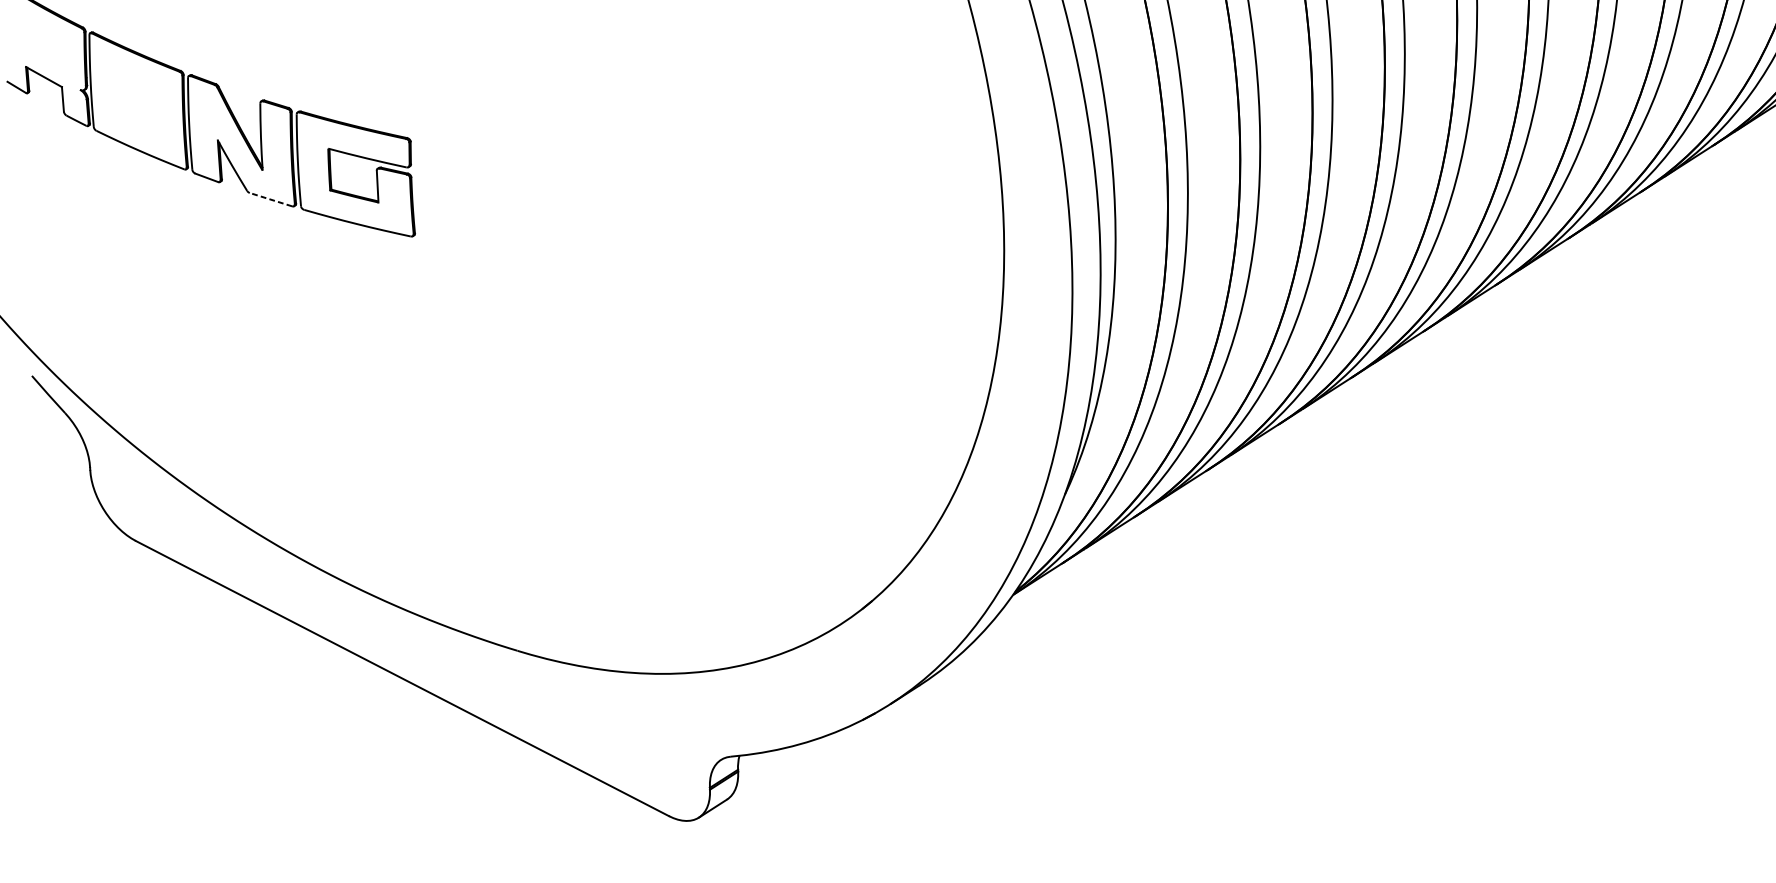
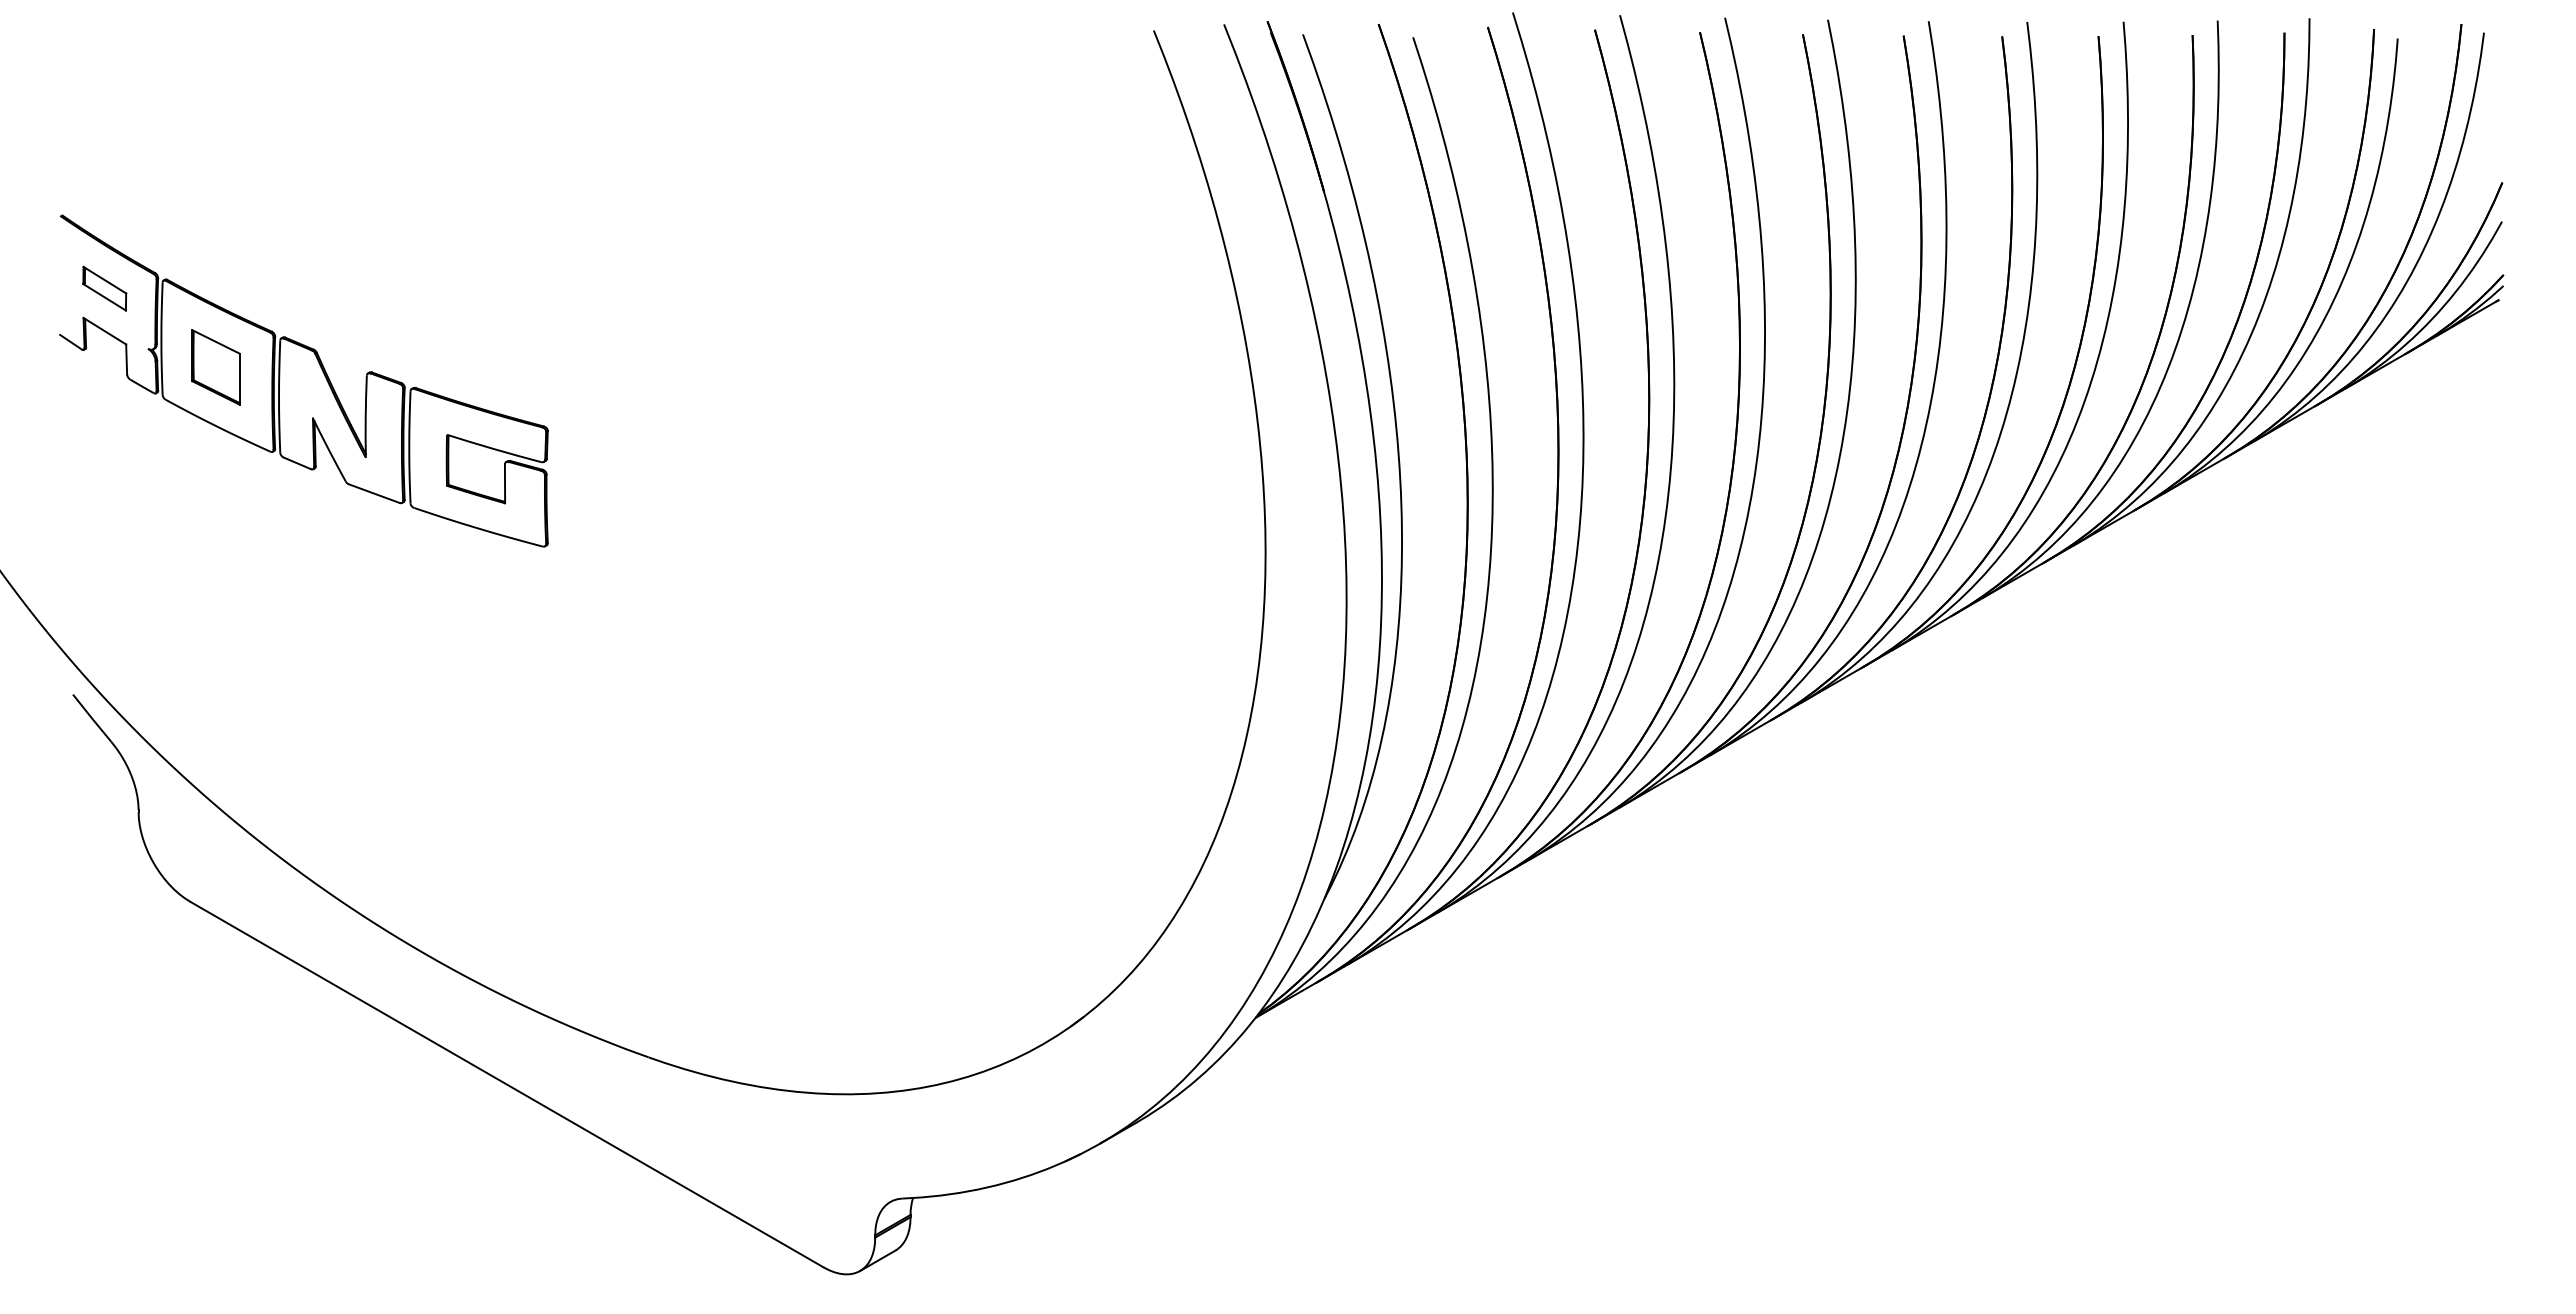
part: (42, 42) -> (104, 288), added
part: (136, 102) -> (215, 367), added
line: (270, 199) -> (373, 493), dashed -> solid

